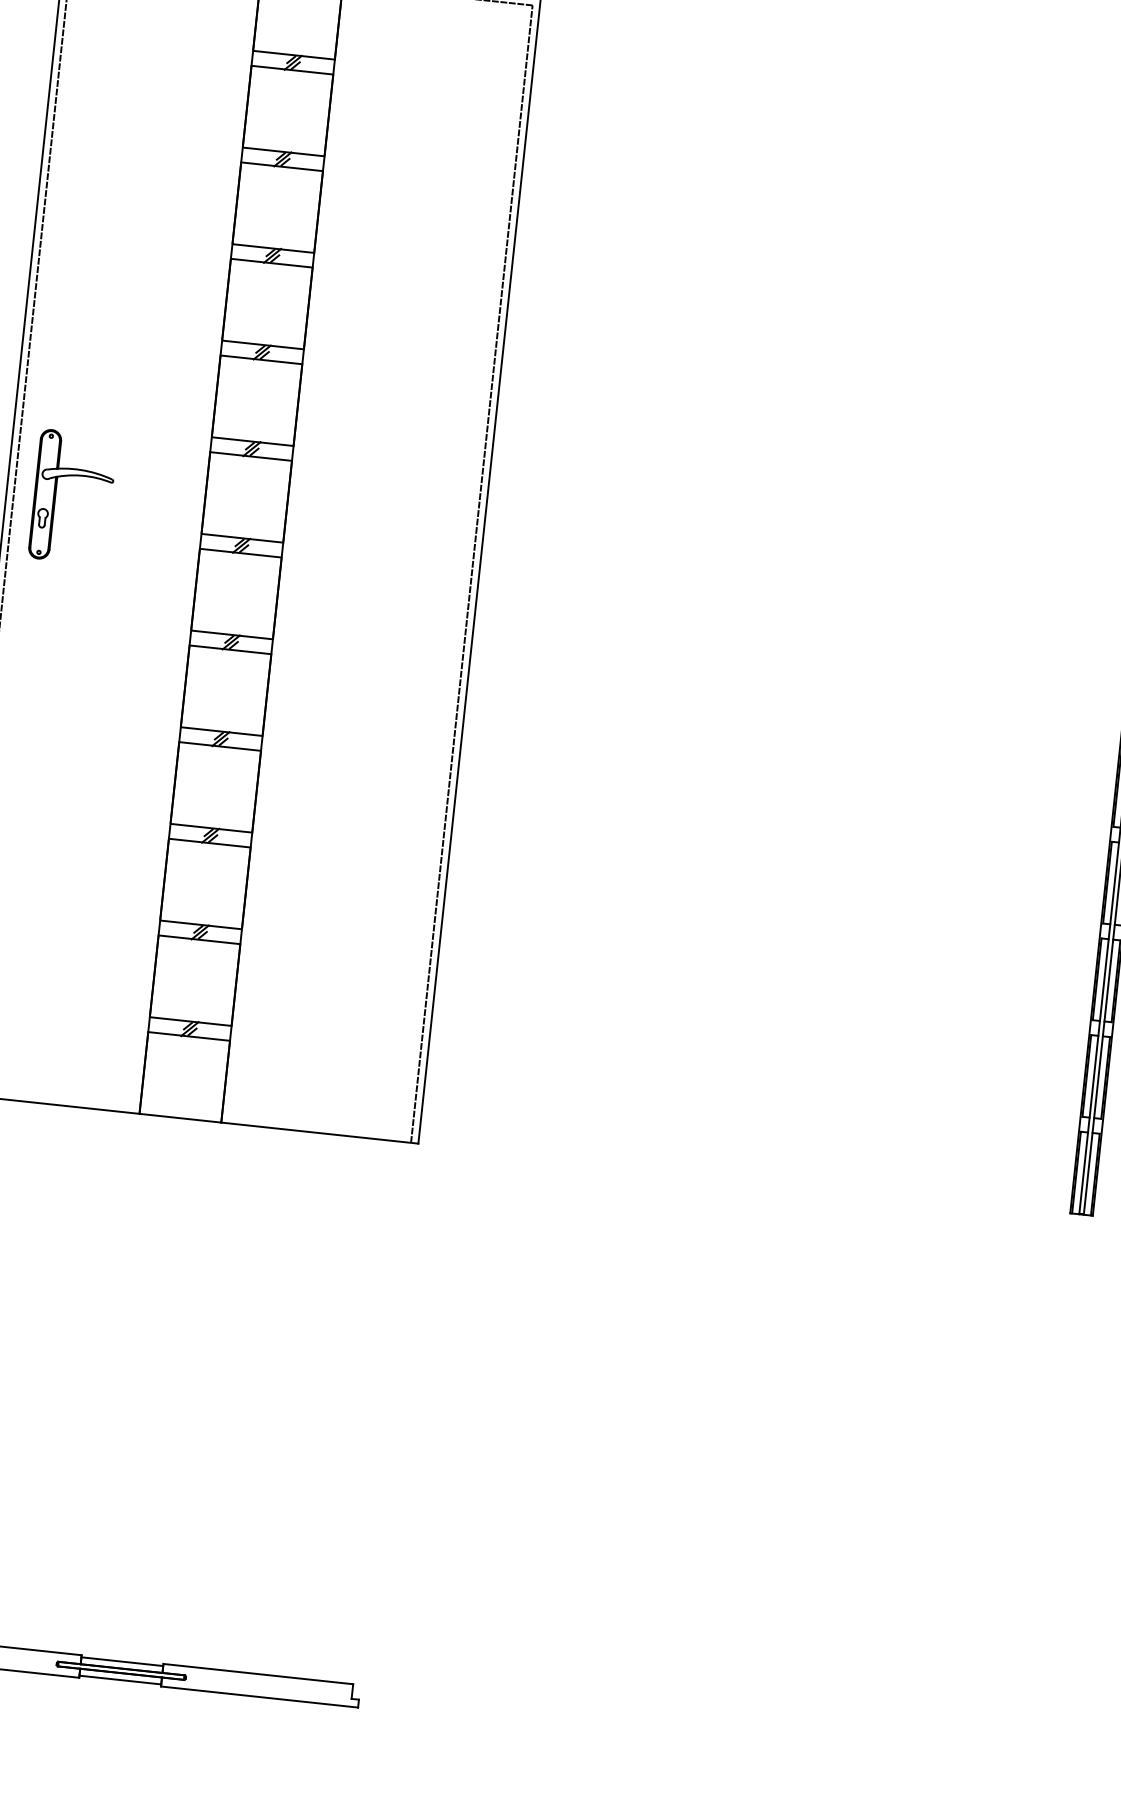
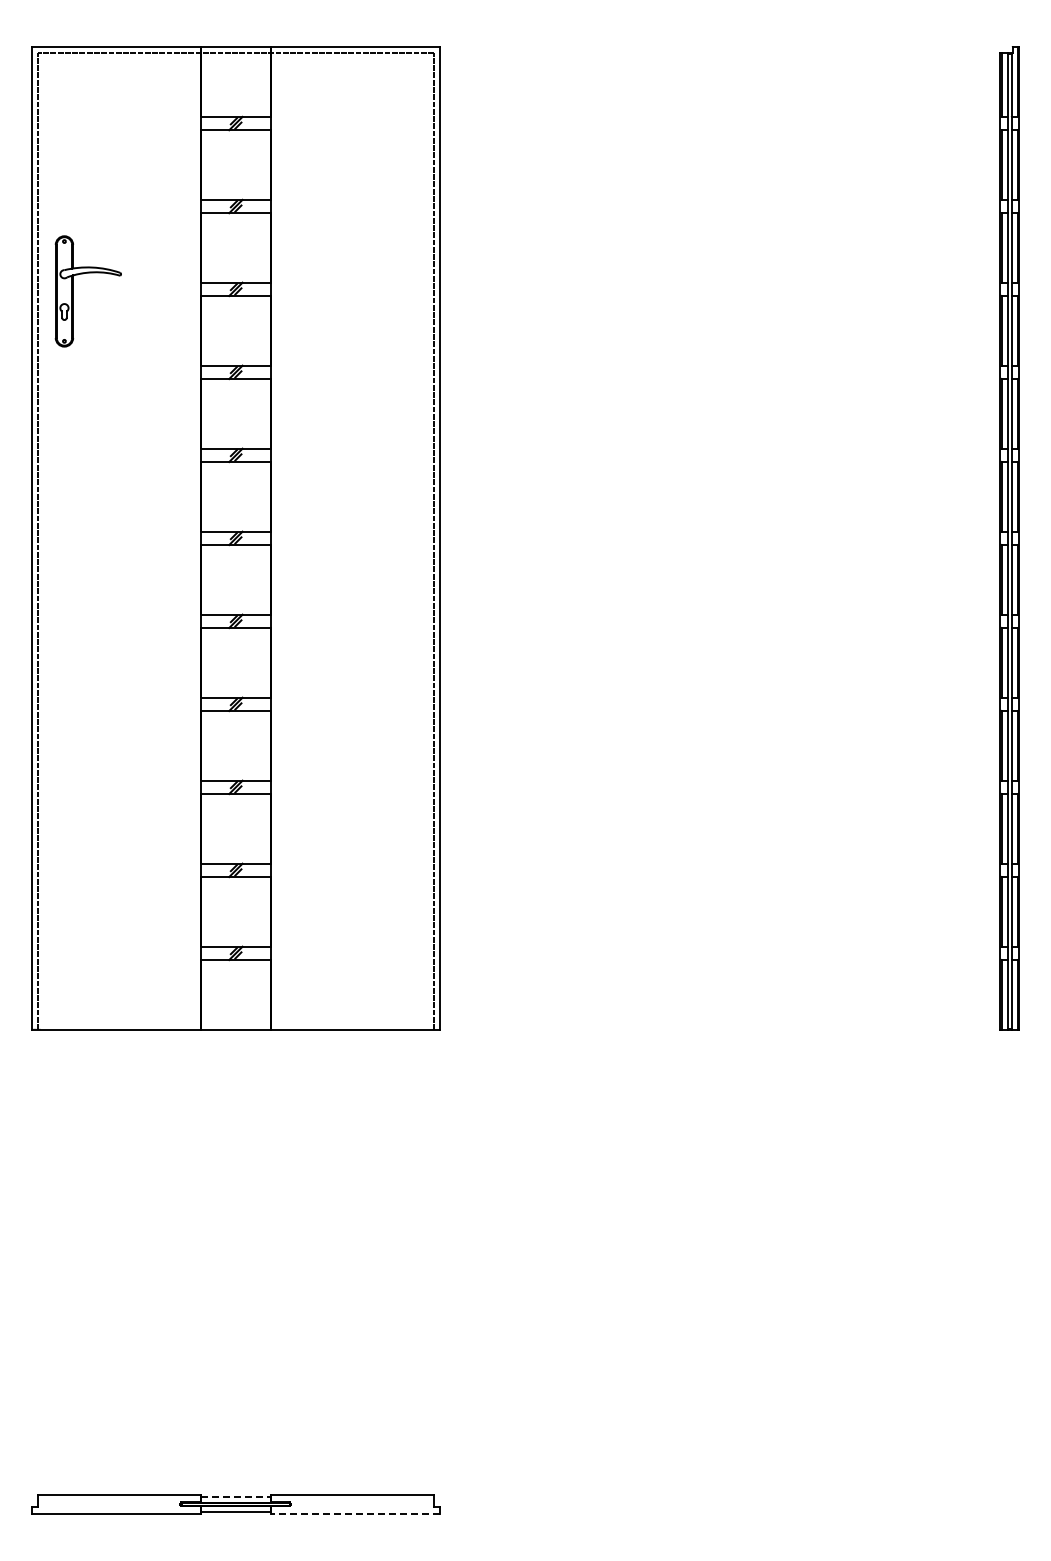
part: (55, 495) -> (73, 291), moved
line: (123, 1661) -> (236, 1496), solid -> dashed
line: (259, 1697) -> (355, 1514), solid -> dashed

